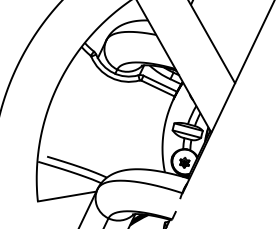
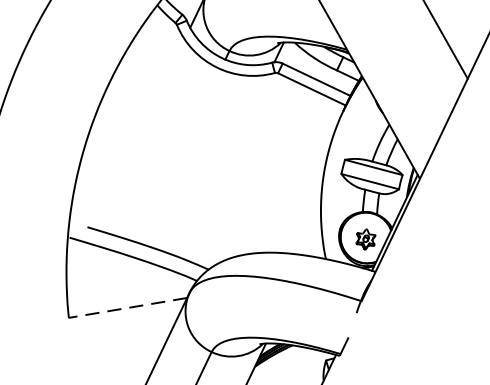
line: (67, 196) -> (128, 307), solid -> dashed

